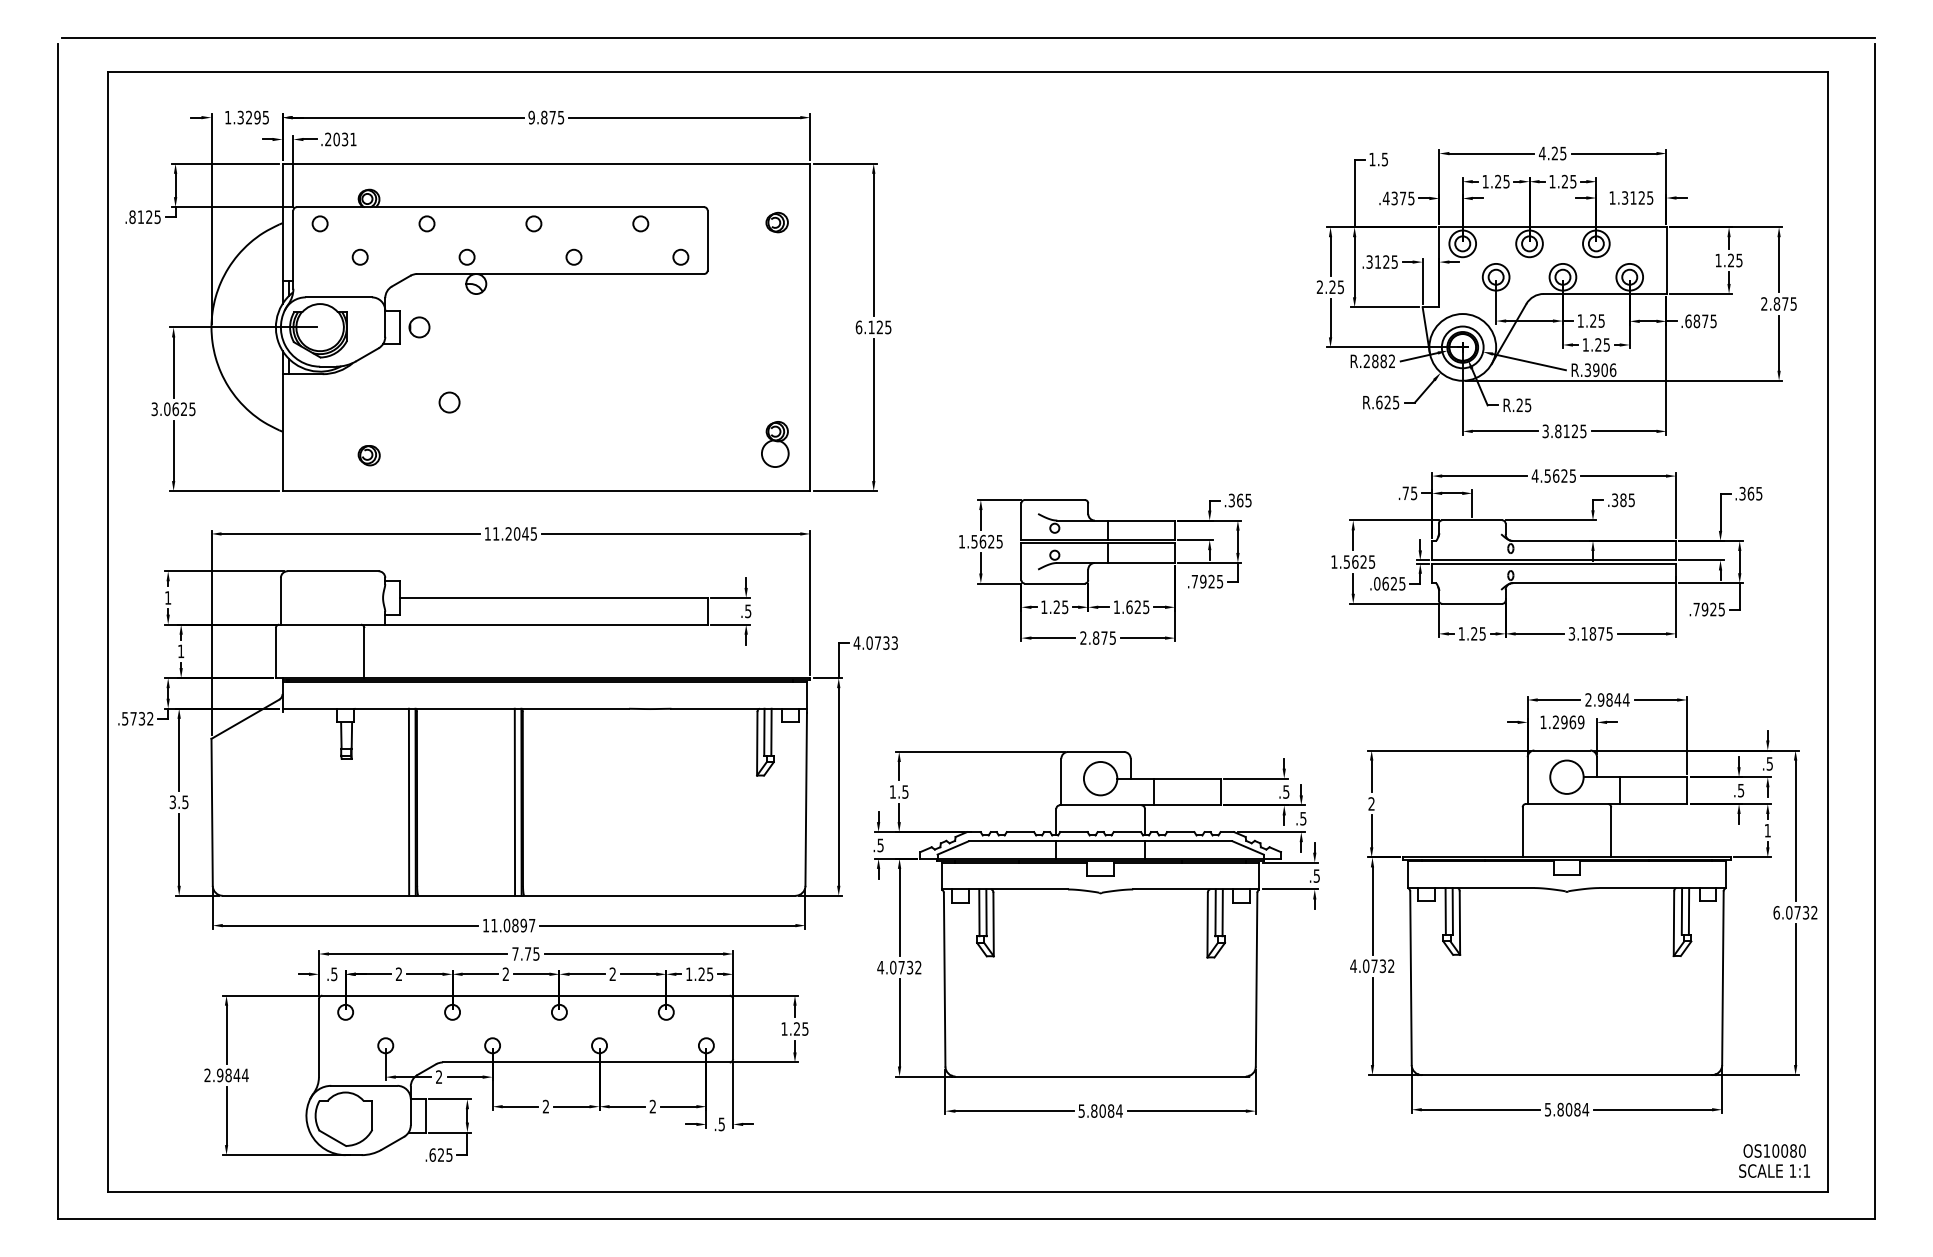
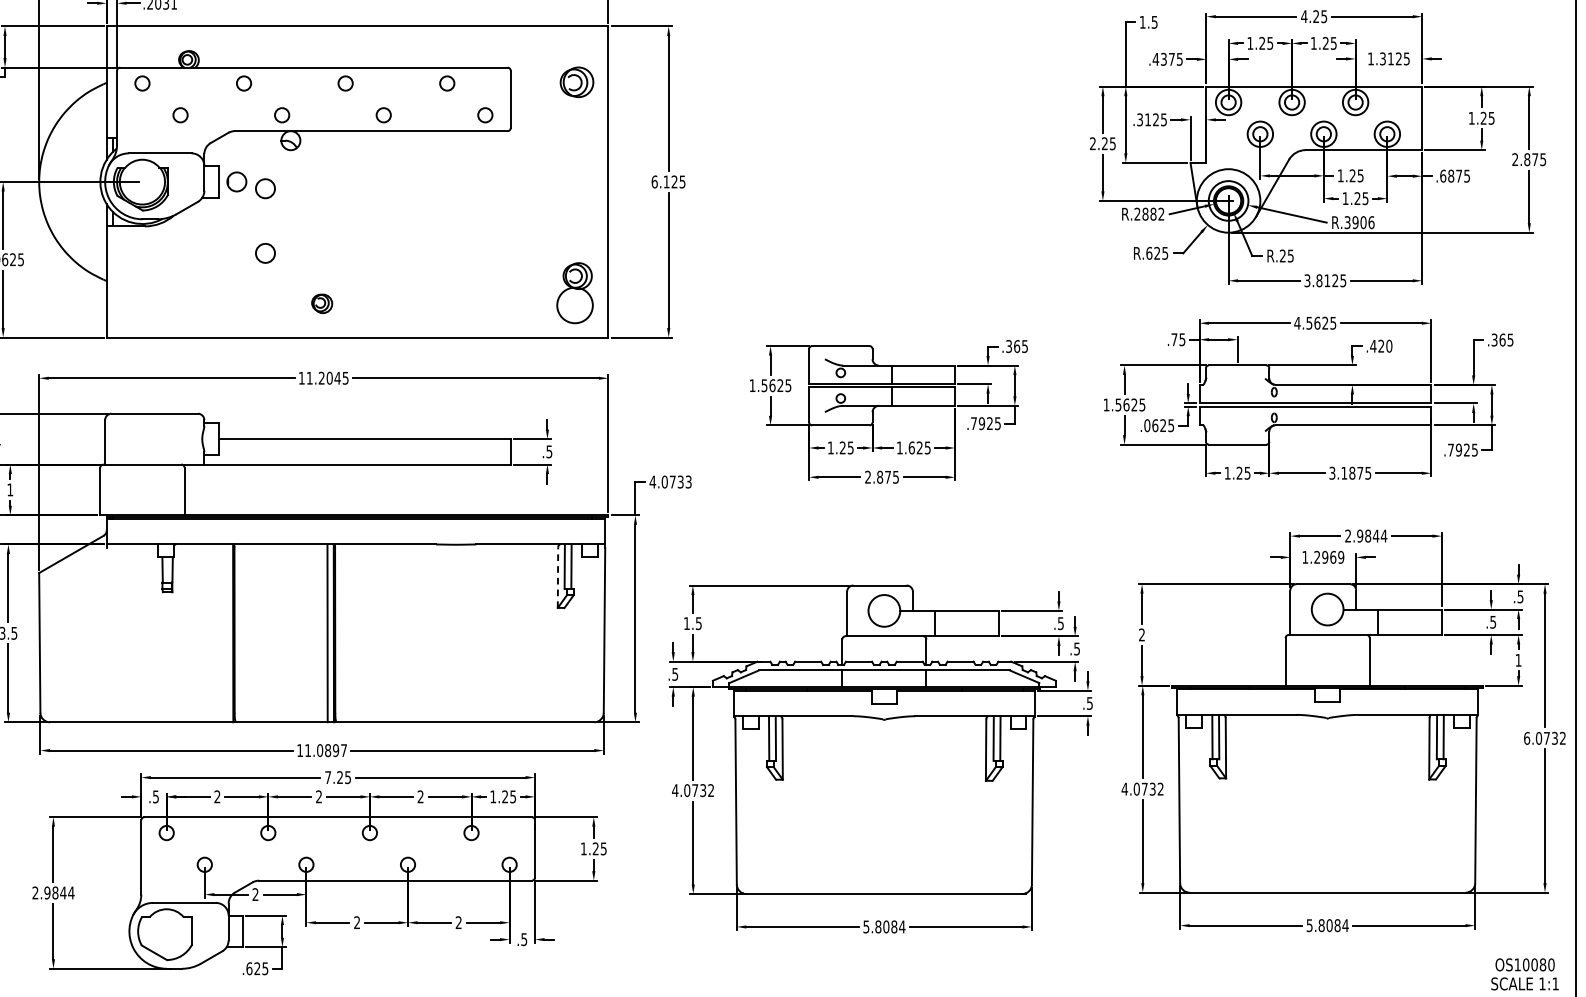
part: (776, 222) -> (576, 82), size x1.6
circle: (449, 334) -> (265, 188), added
part: (775, 444) -> (575, 293), size x1.4
part: (368, 455) -> (321, 303), moved
text: (1623, 500) -> (1381, 346), .385 -> .420
line: (757, 743) -> (558, 577), solid -> dashed
line: (408, 801) -> (226, 632), removed
text: (528, 953) -> (340, 777), 7.75 -> 7.25

